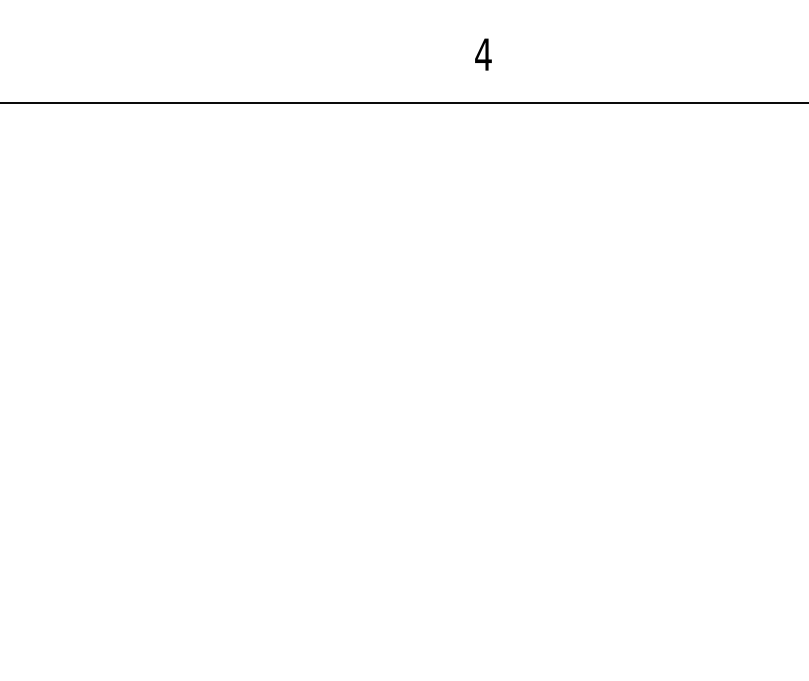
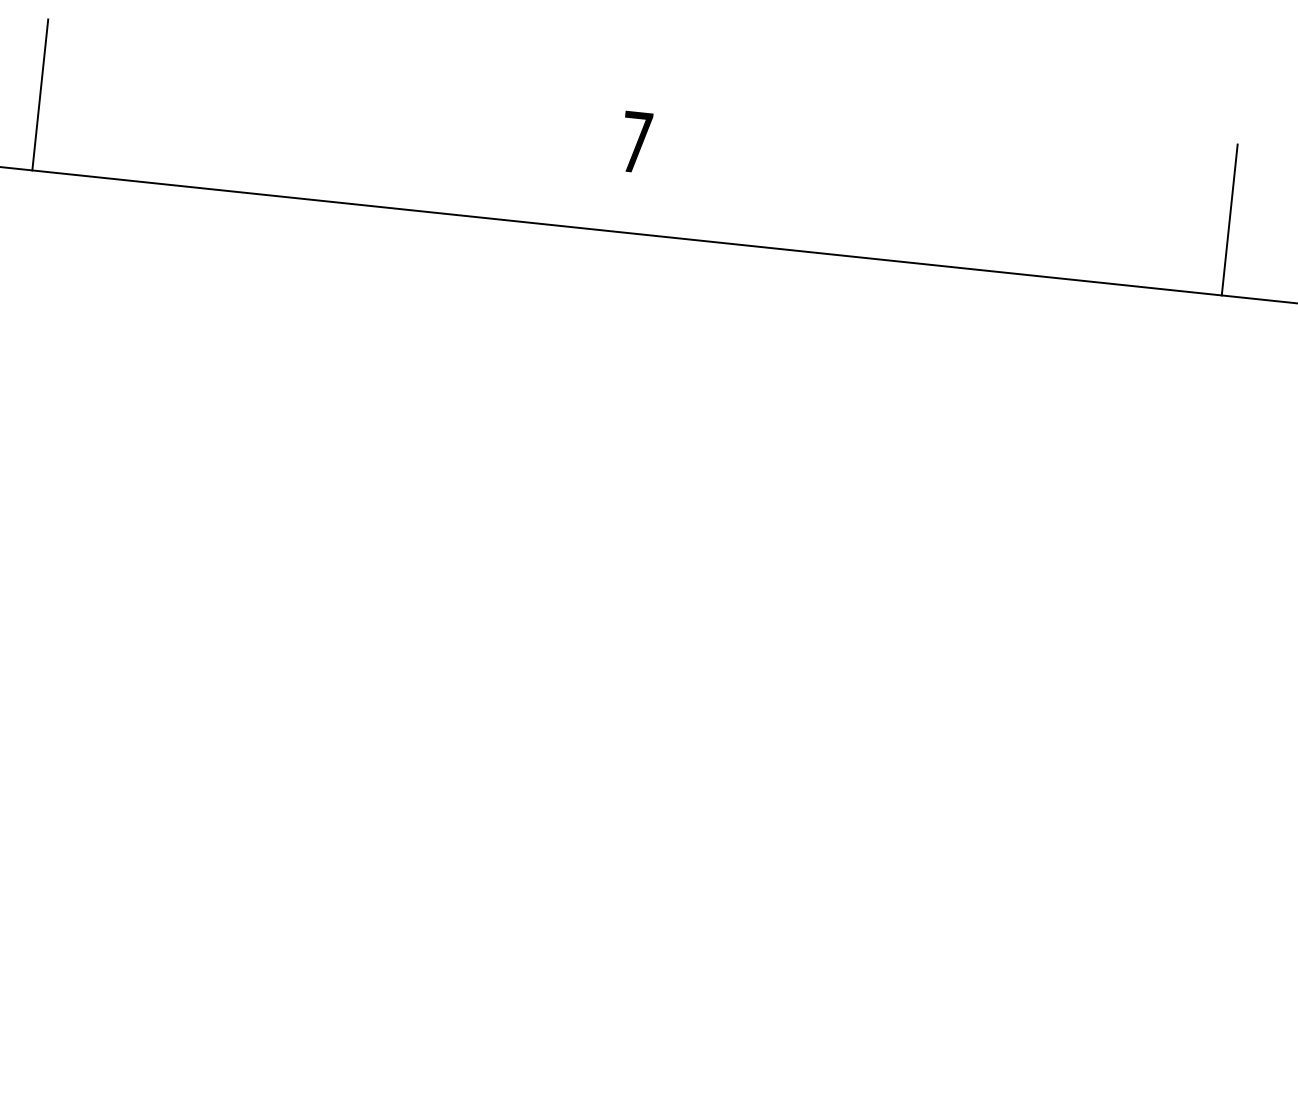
text: (483, 54) -> (636, 142), 4 -> 7
line: (168, 62) -> (40, 94), added
line: (798, 62) -> (1229, 219), added

